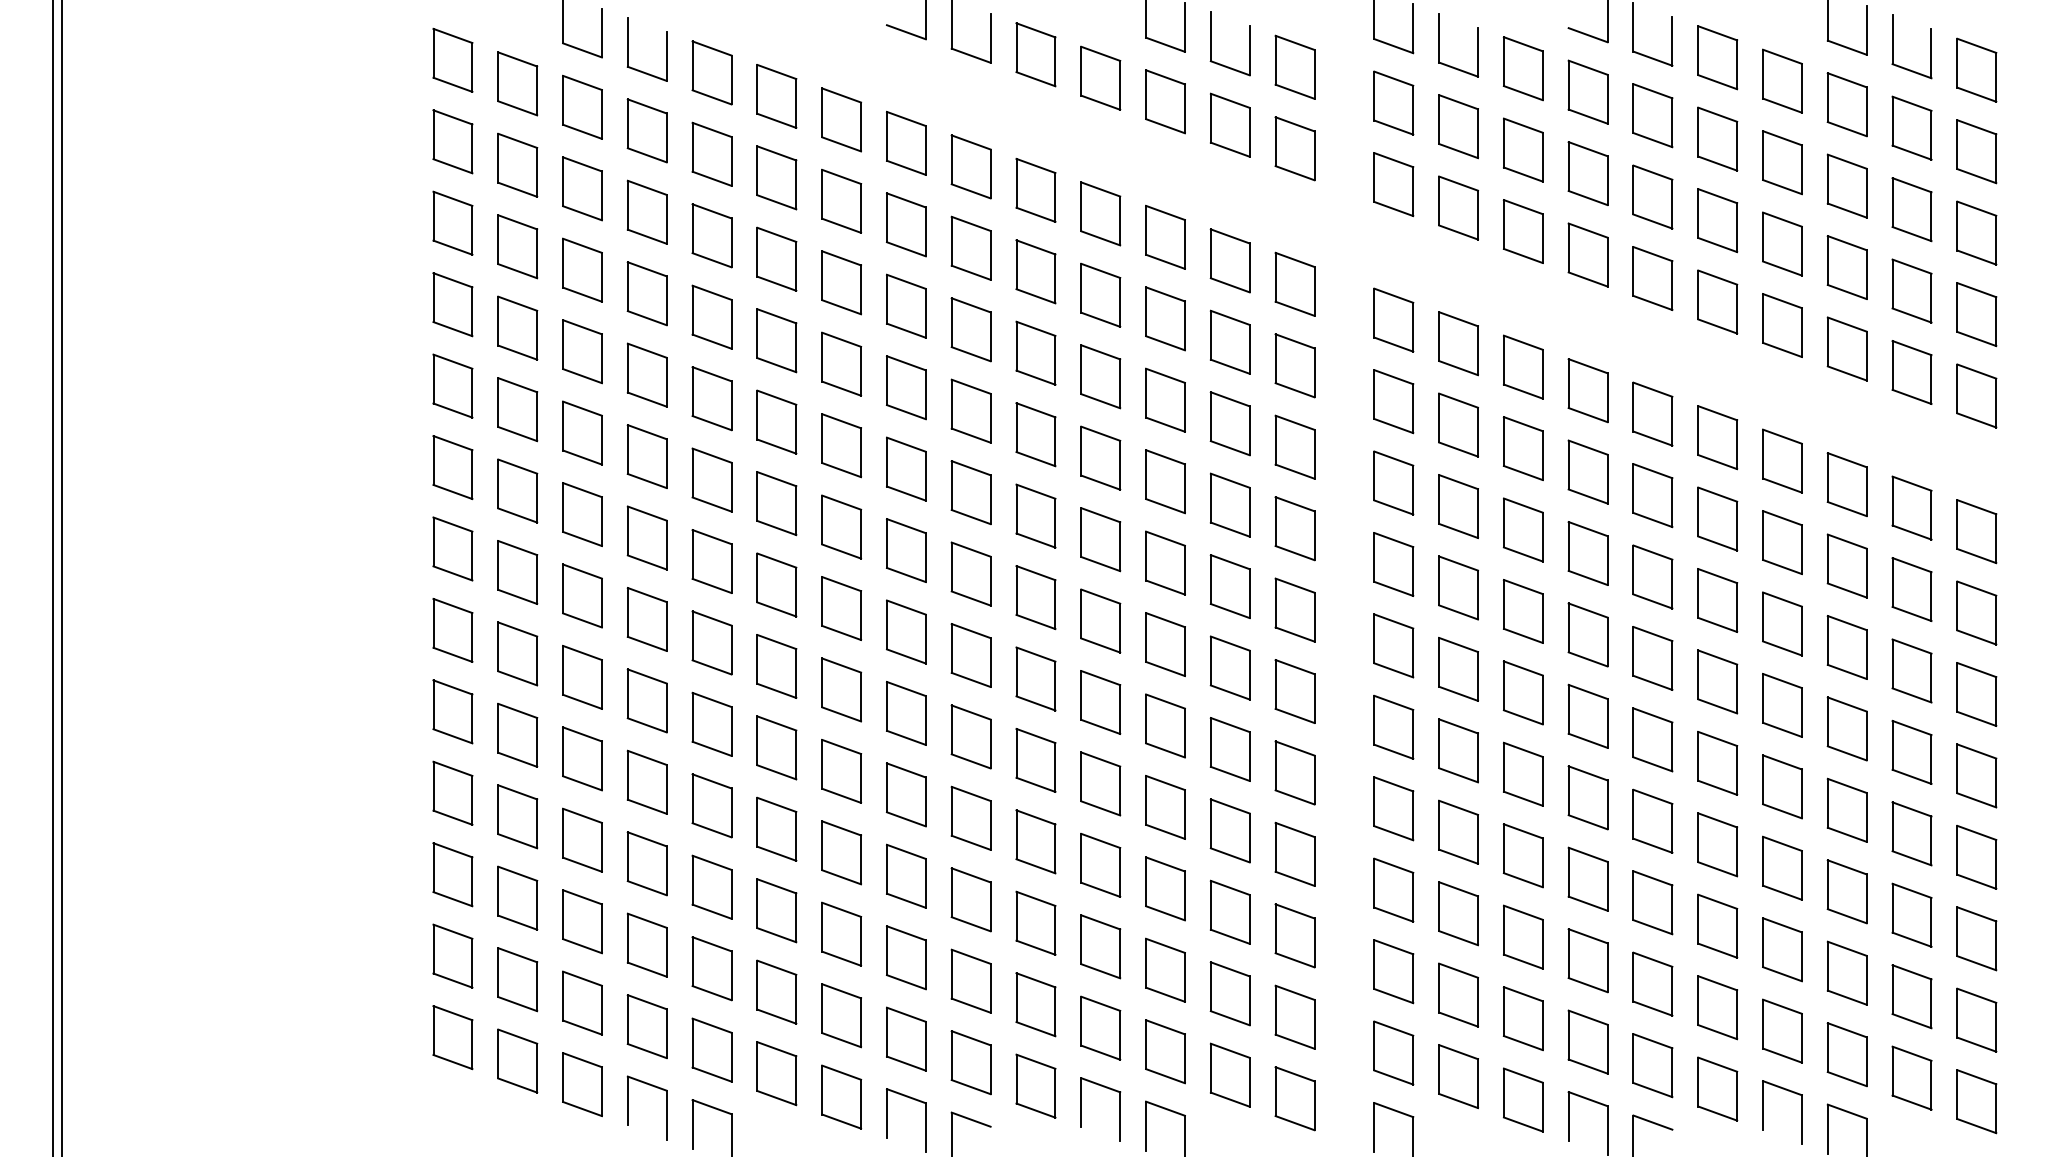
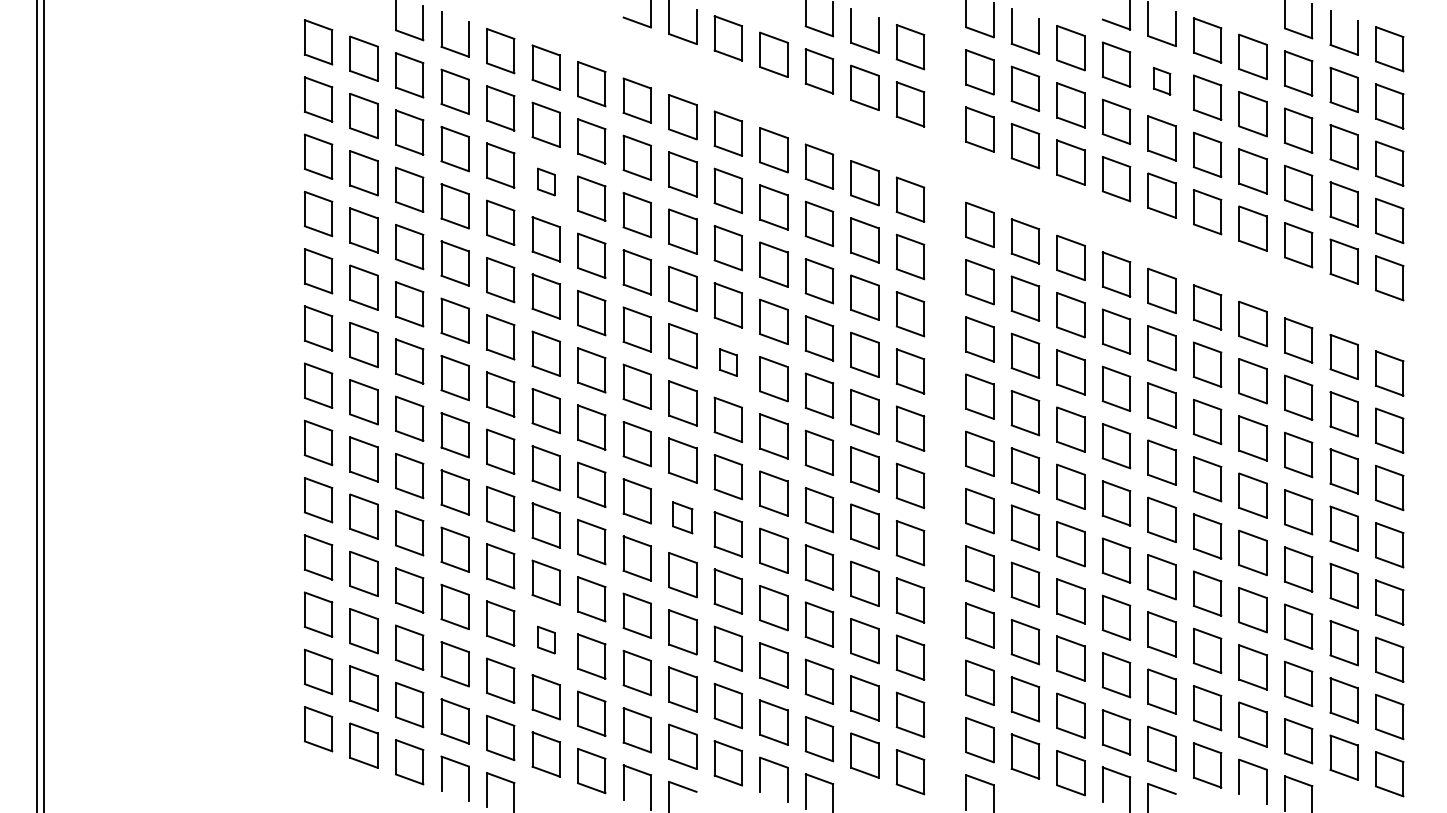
part: (1652, 115) -> (1161, 81), size x0.6
part: (776, 258) -> (546, 181), size x0.6
part: (1035, 515) -> (728, 362), size x0.6
part: (970, 736) -> (682, 517), size x0.7
part: (776, 910) -> (546, 639), size x0.6

